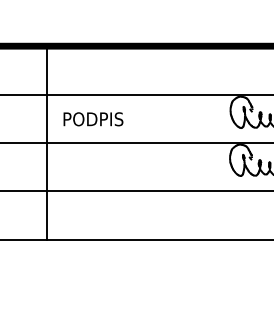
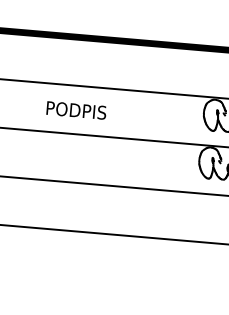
text: (93, 119) -> (76, 110), moved
line: (46, 142) -> (17, 128), removed

